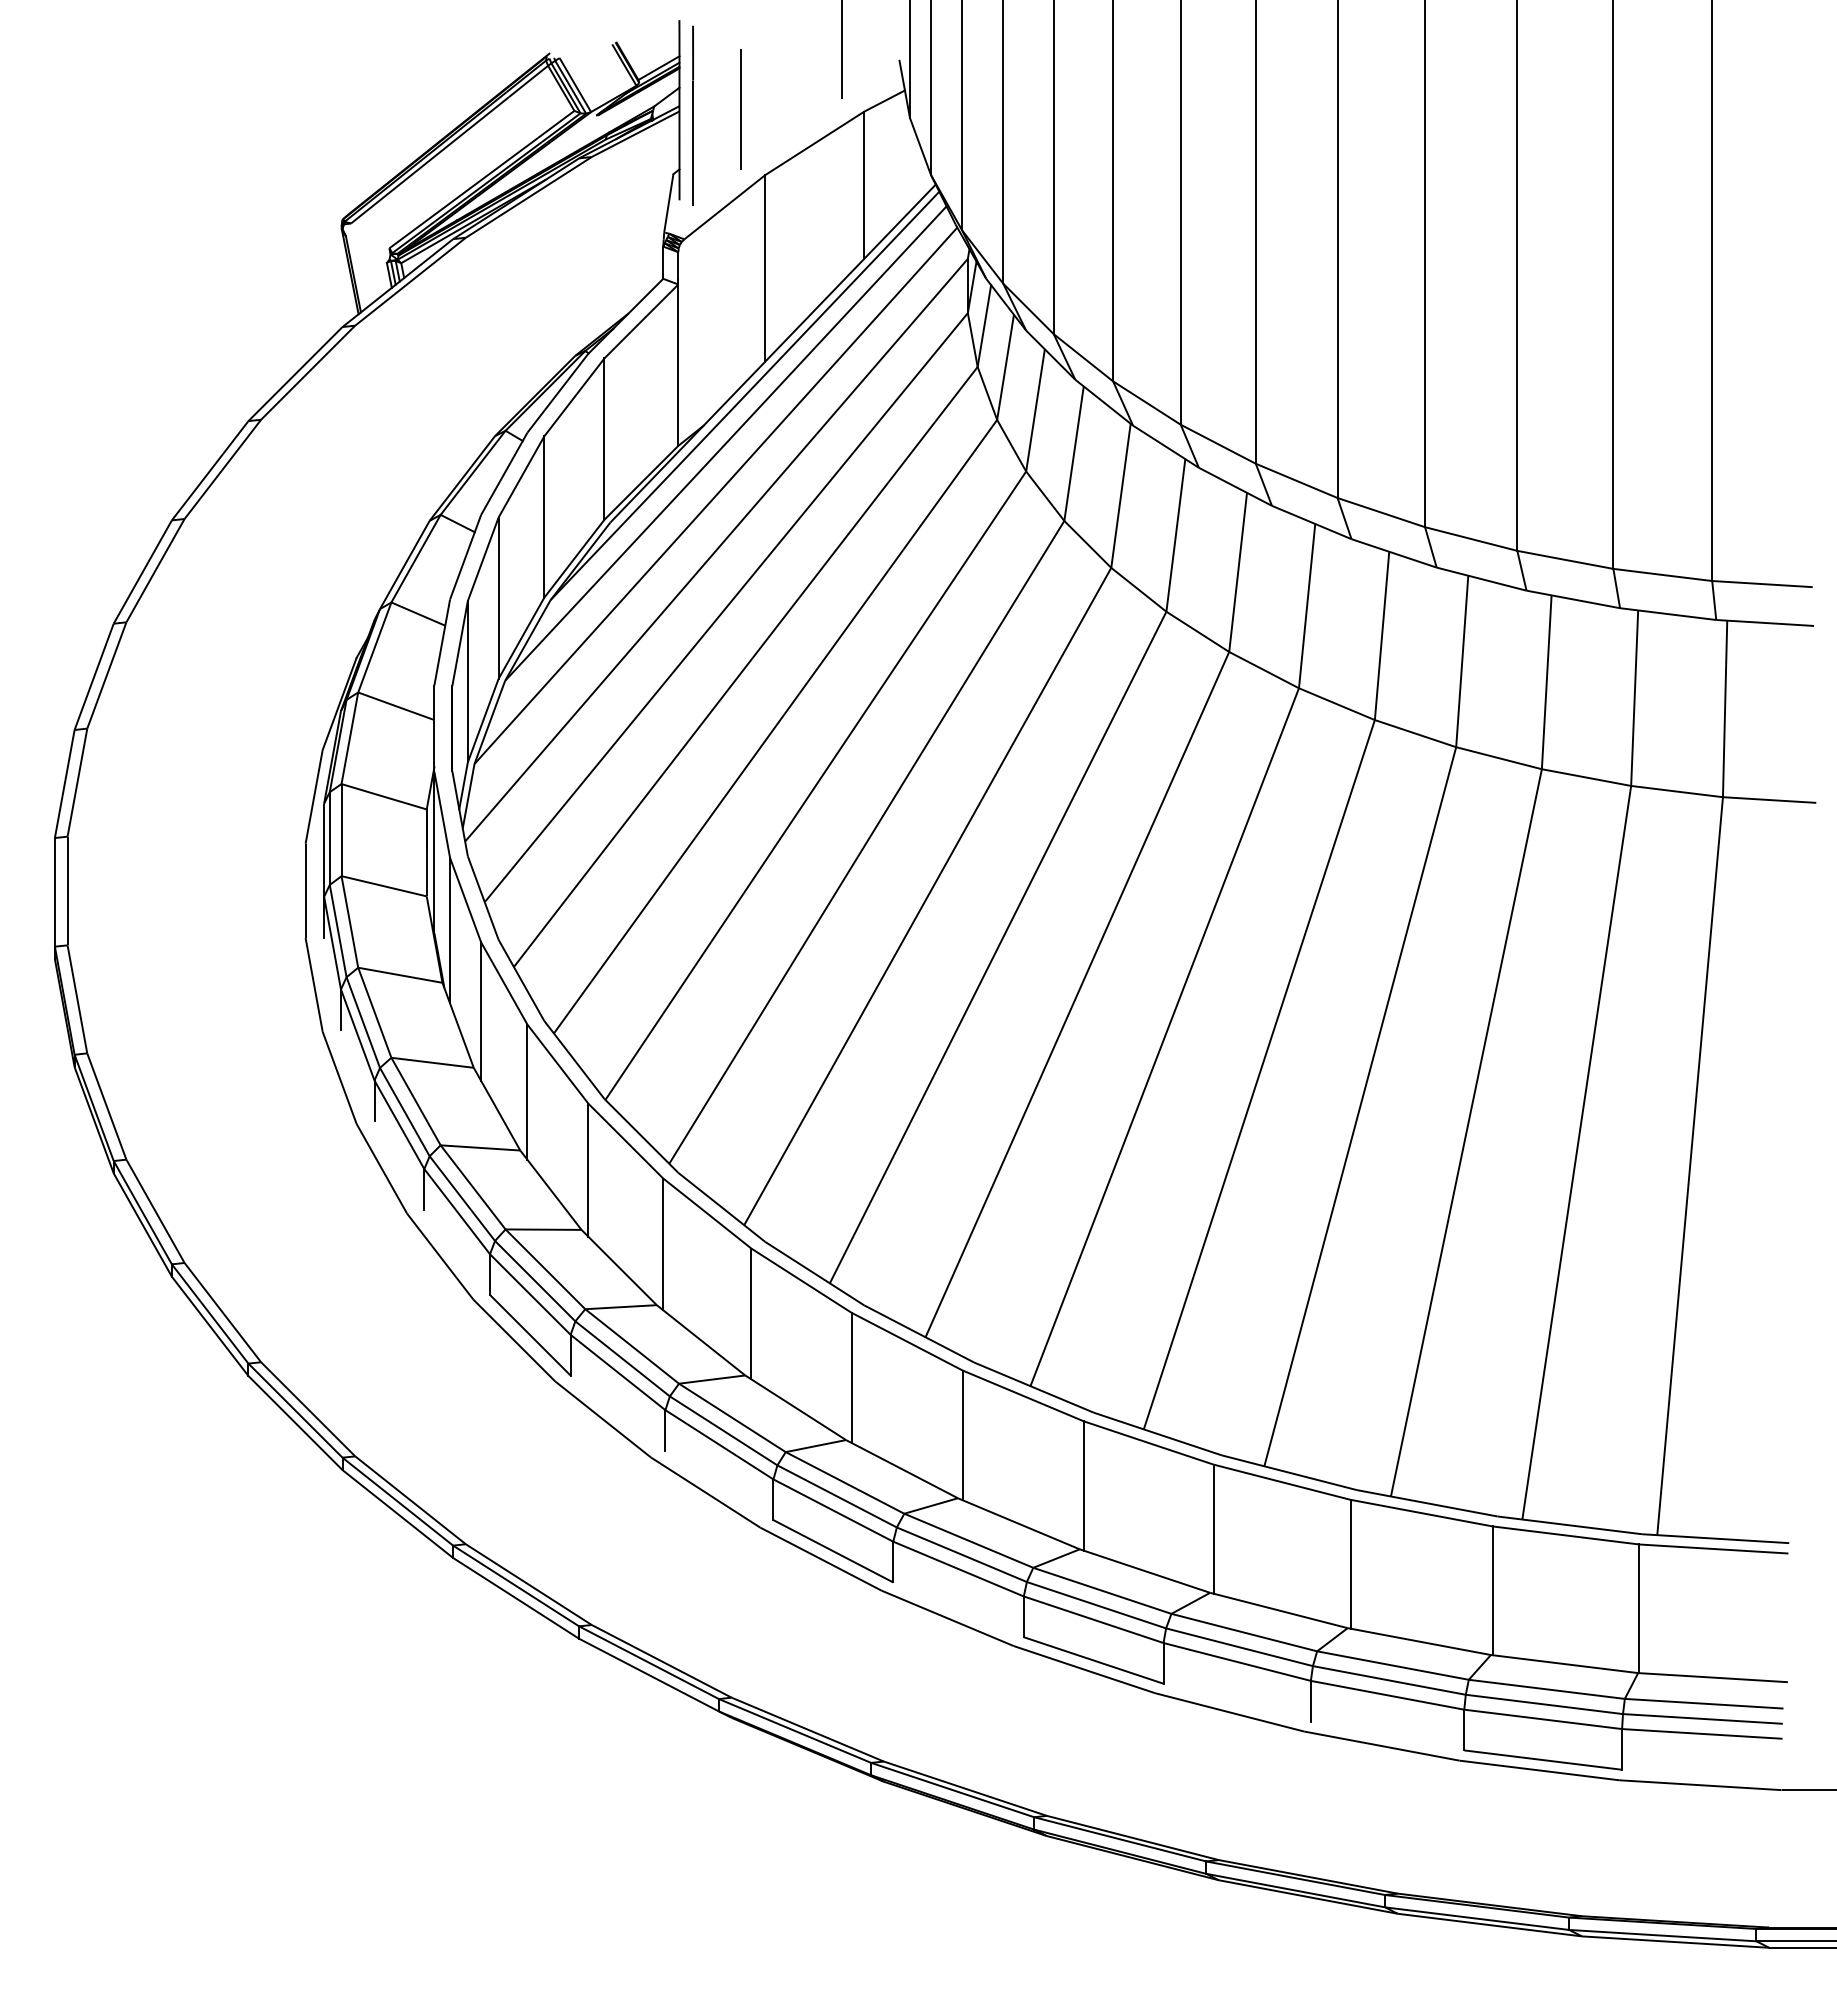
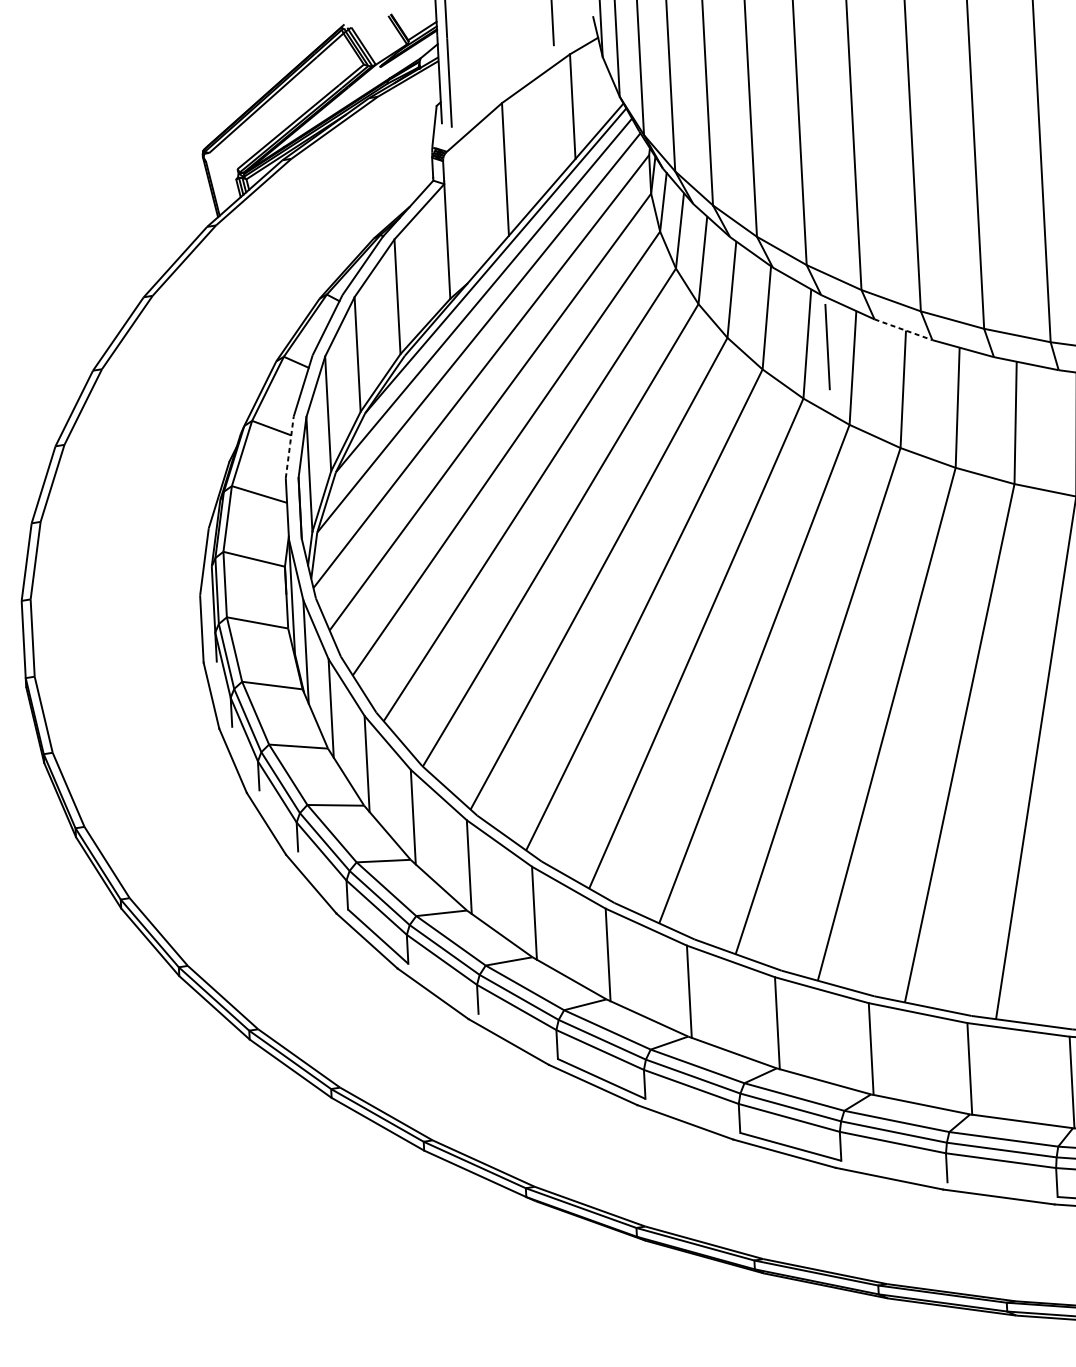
line: (740, 109) -> (827, 347), moved
line: (1311, 522) -> (903, 329), solid -> dashed
line: (442, 641) -> (289, 446), solid -> dashed

